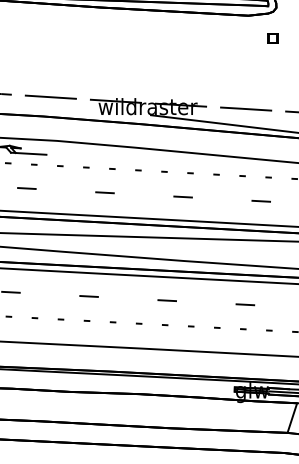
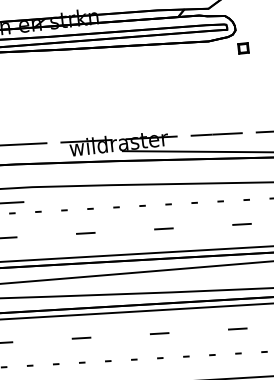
part: (272, 38) -> (242, 48), moved

